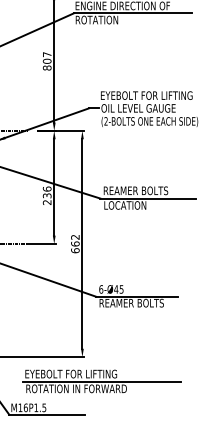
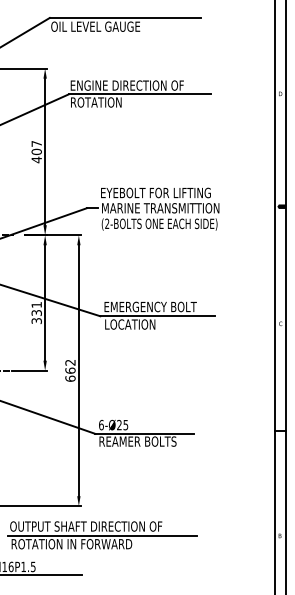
text: (47, 67) -> (36, 159), 807 -> 407
text: (150, 108) -> (160, 208), OIL LEVEL GAUGE -> MARINE TRANSMITTION
text: (142, 190) -> (150, 306), REAMER BOLTS -> EMERGENCY BOLT
text: (47, 195) -> (36, 312), 236 -> 331
text: (116, 289) -> (119, 425), 6-Ø45 -> 6-Ø25
text: (88, 374) -> (86, 526), EYEBOLT FOR LIFTING -> OUTPUT SHAFT DIRECTION OF

